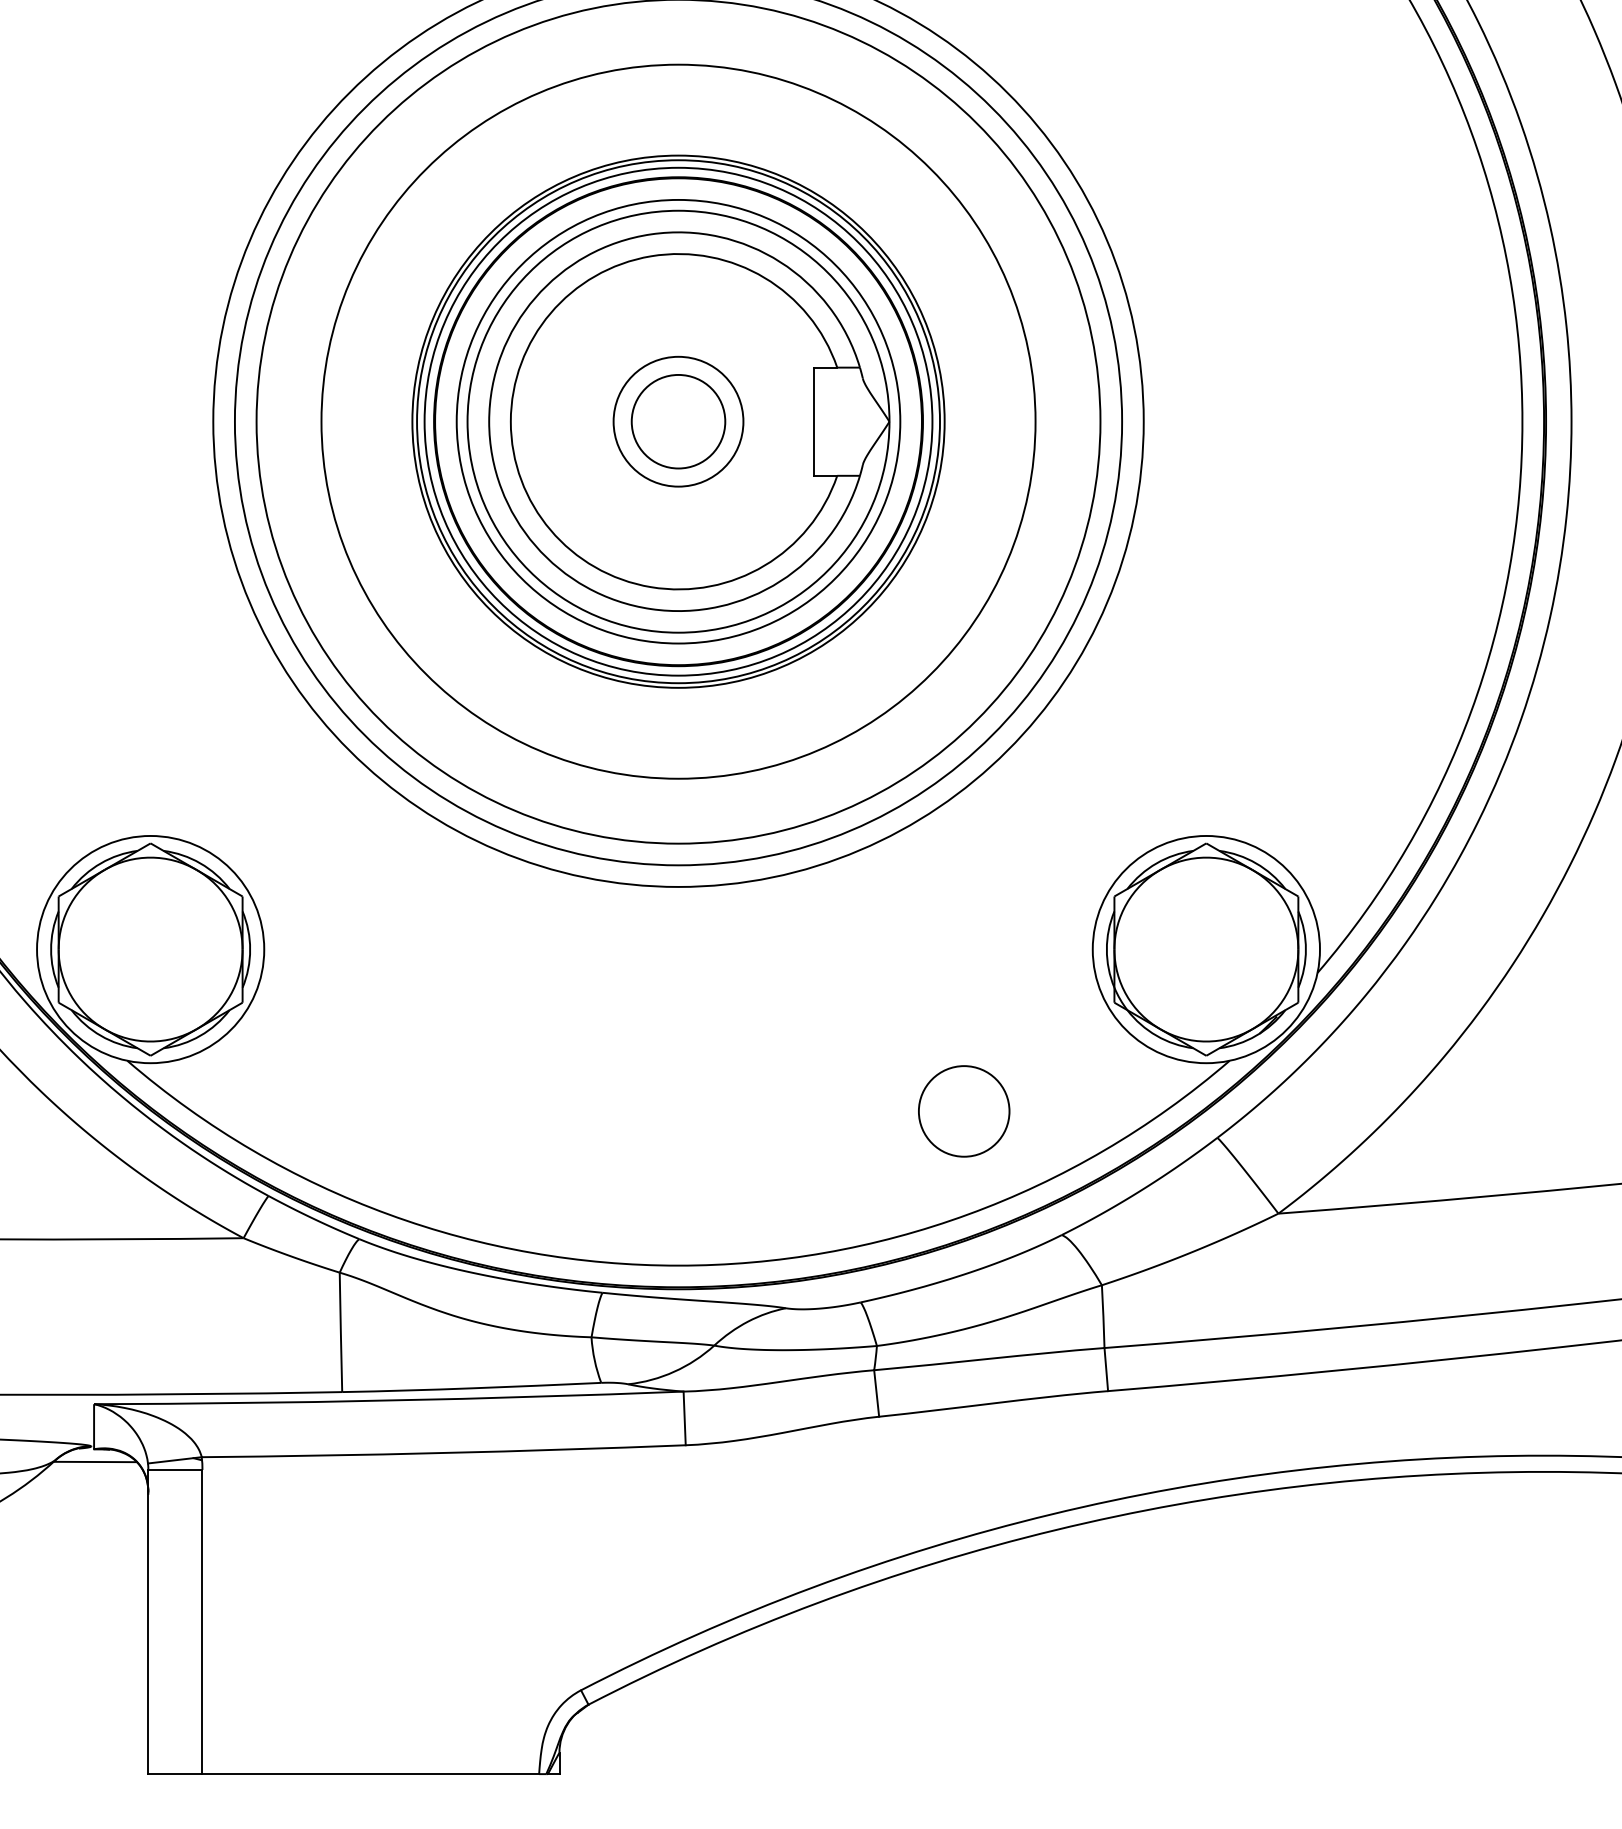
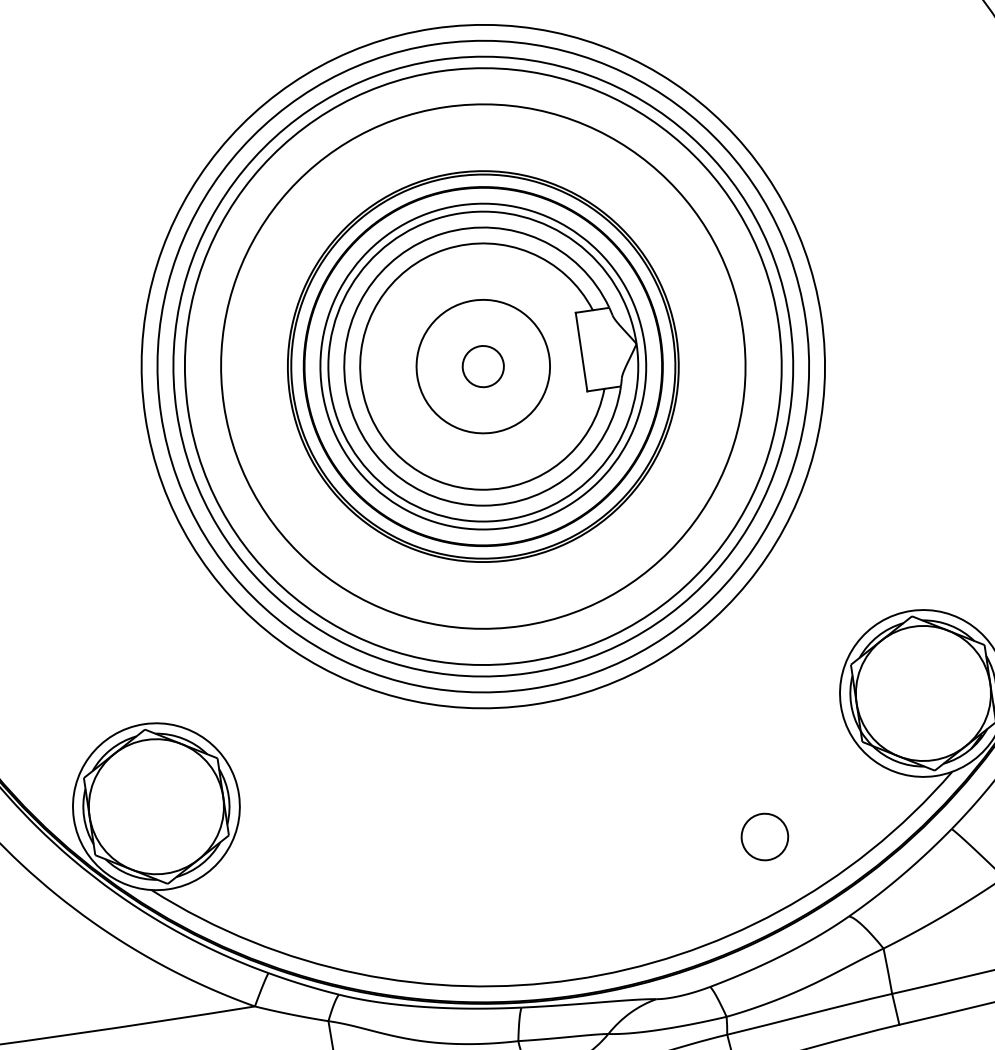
circle: (678, 421) -> (483, 366), size x0.6
circle: (678, 421) -> (483, 366), size x1.4
circle: (678, 421) -> (483, 366), size x1.6
circle: (964, 1111) -> (765, 837), size x0.7

